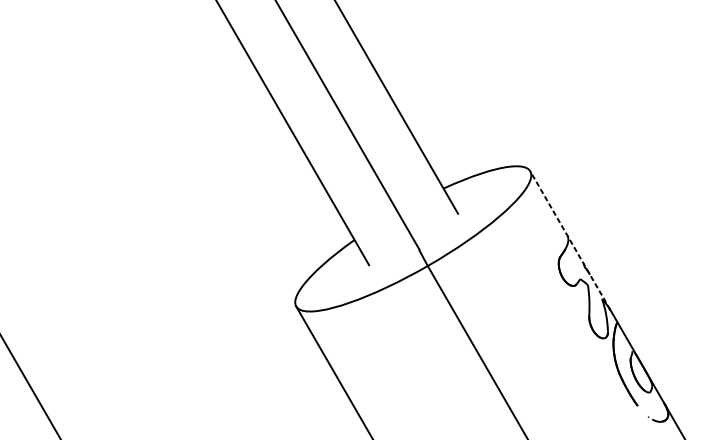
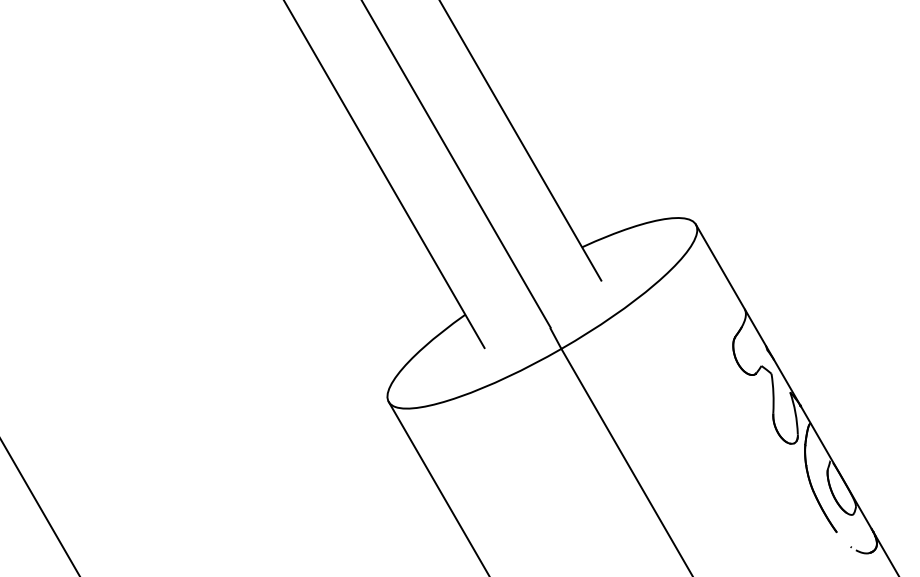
line: (570, 240) -> (748, 315), dashed -> solid

